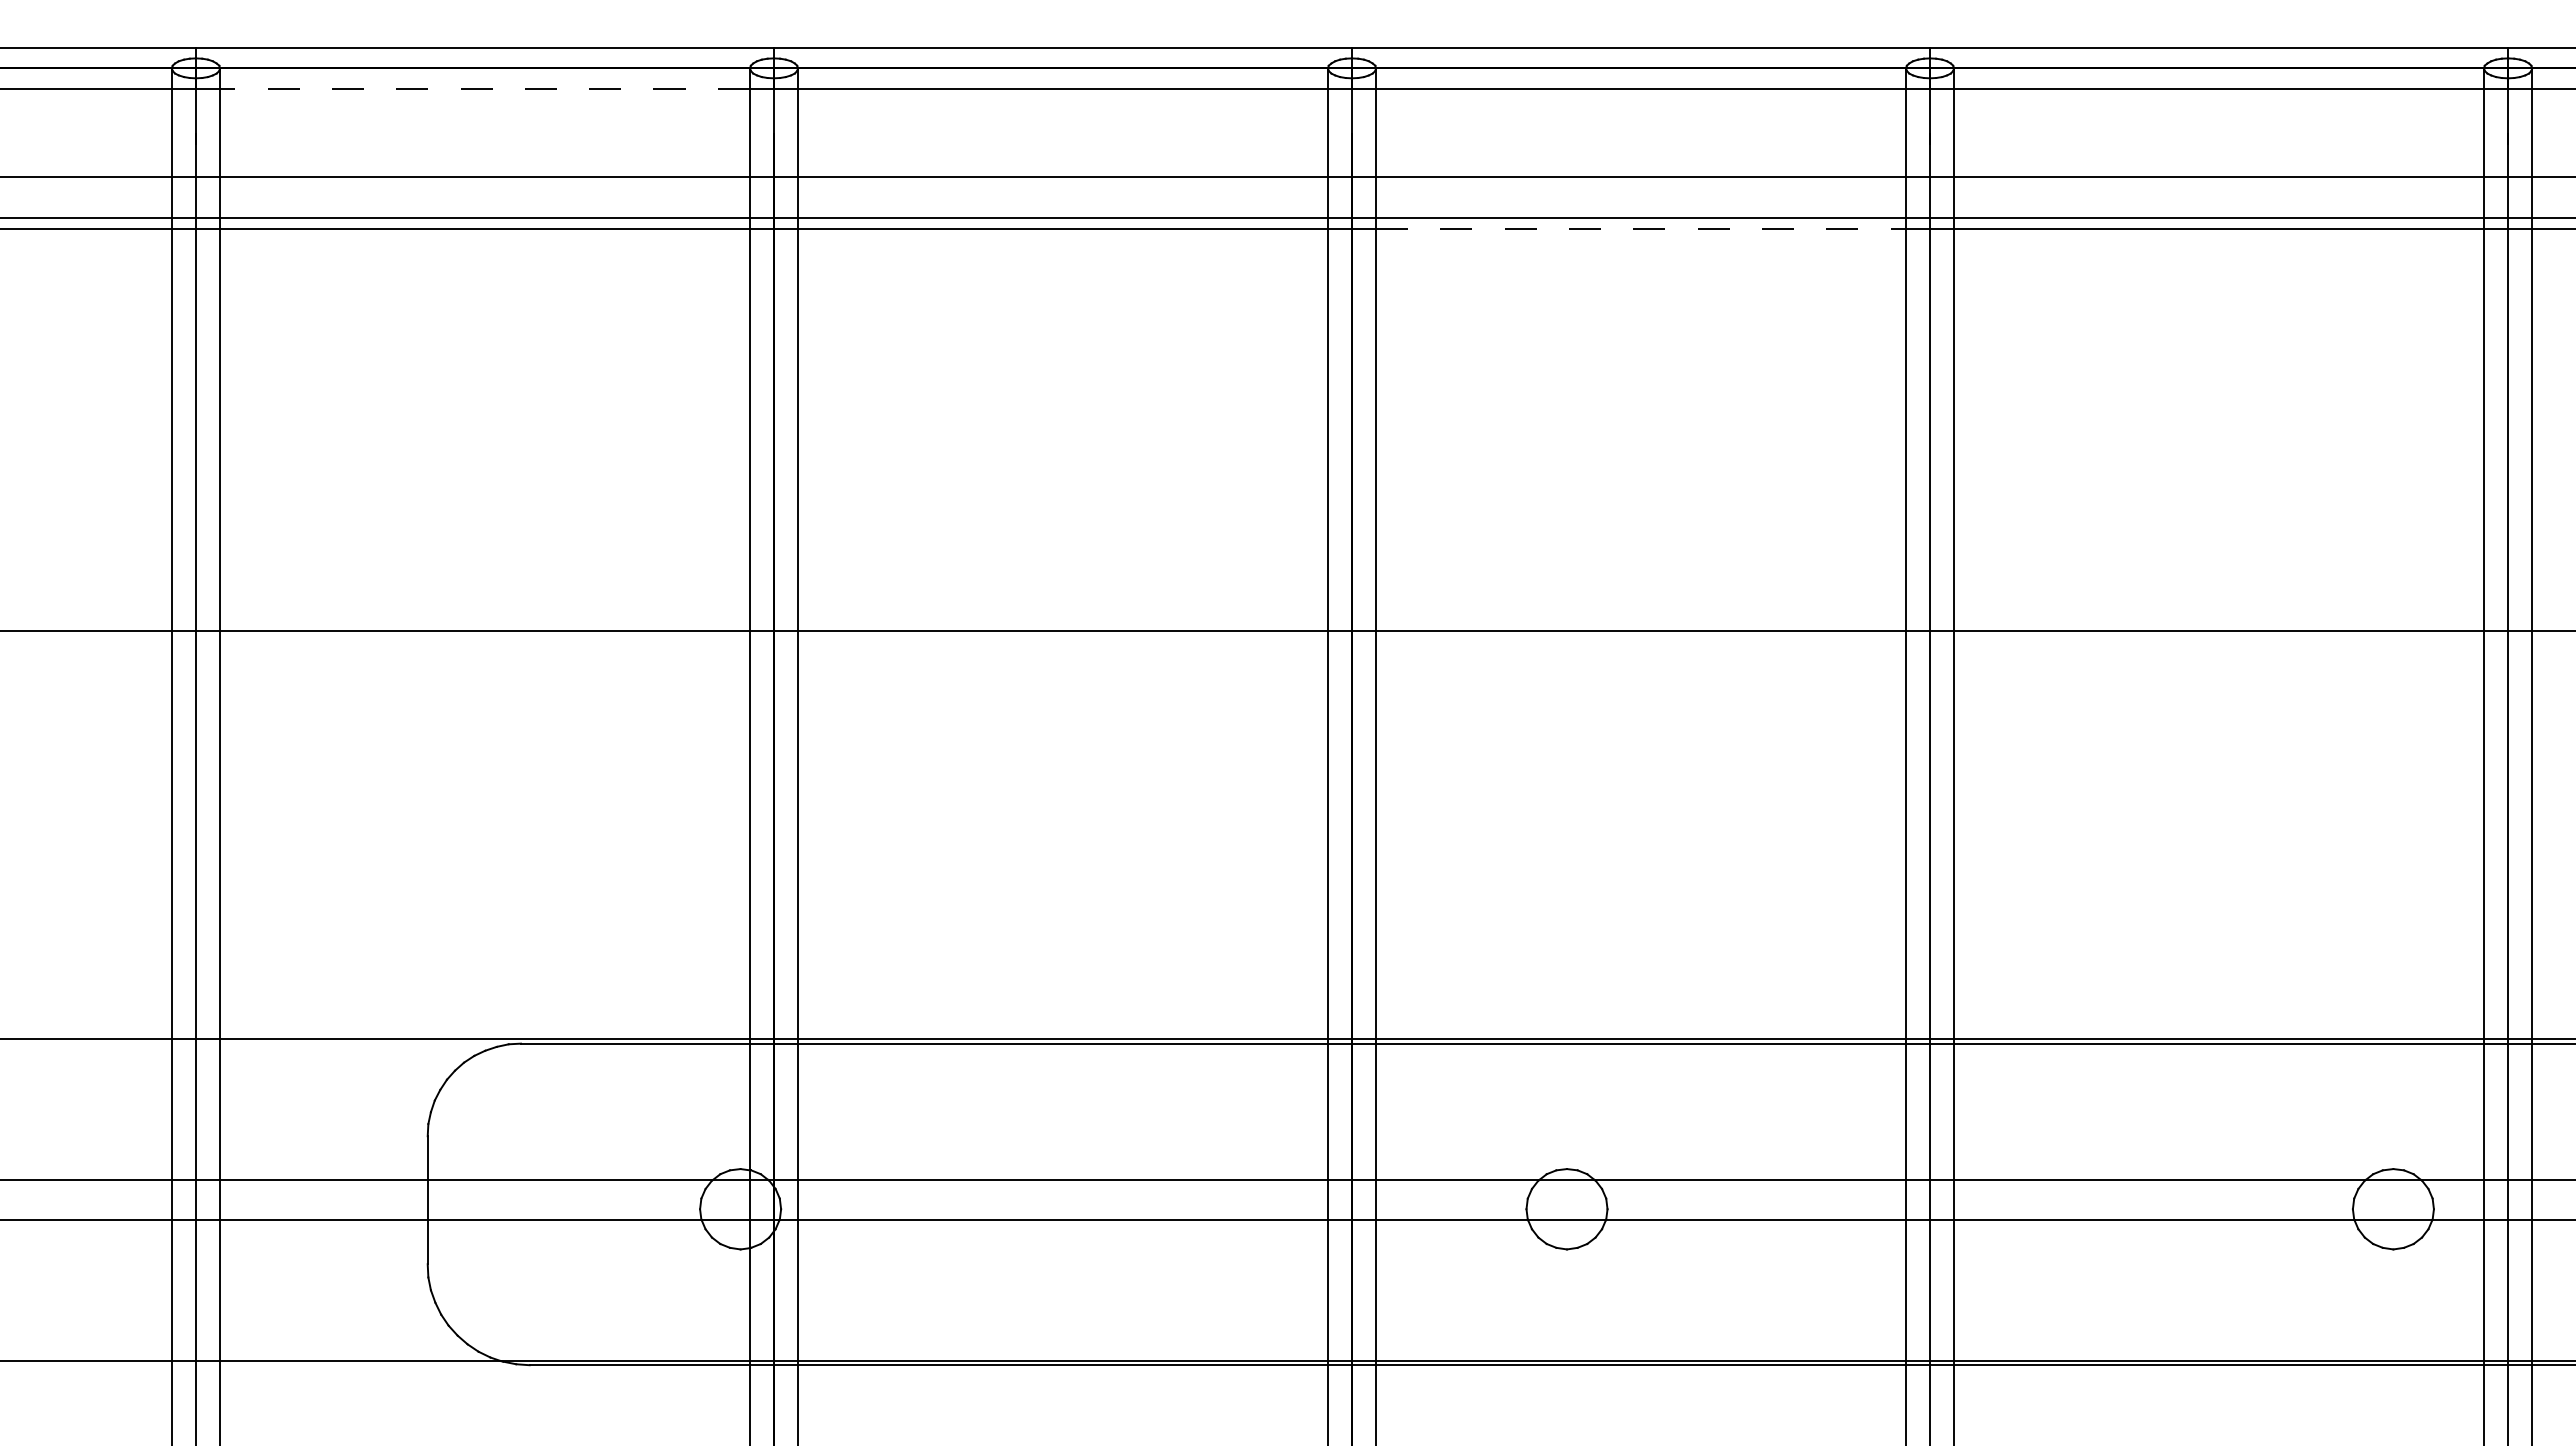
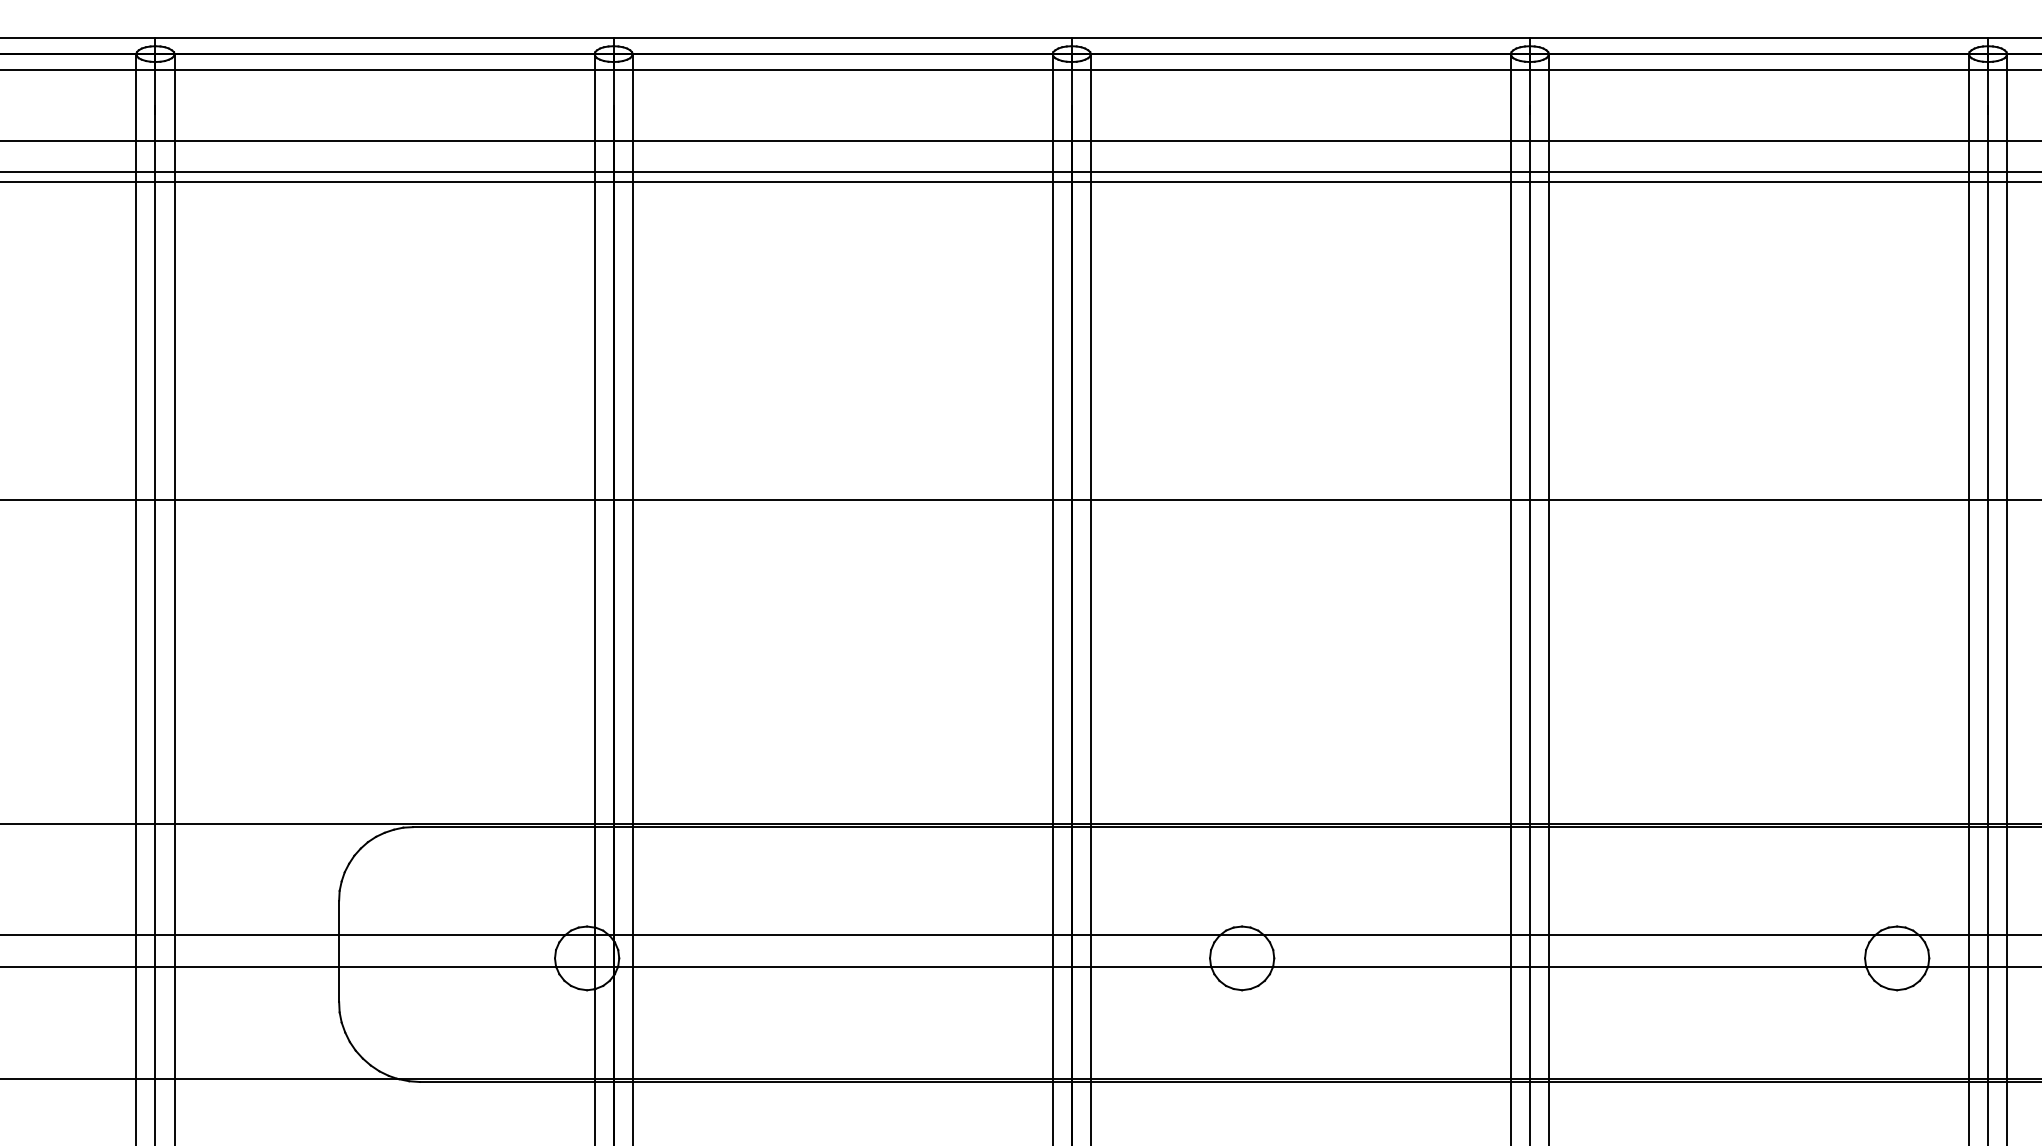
line: (484, 88) -> (384, 70), dashed -> solid
line: (1640, 229) -> (1300, 181), dashed -> solid

